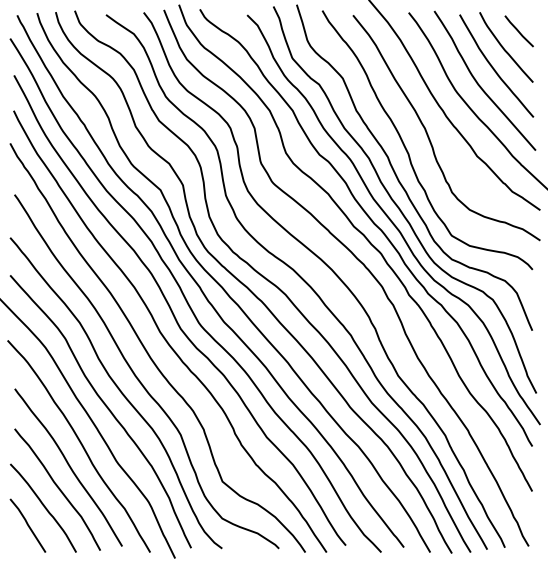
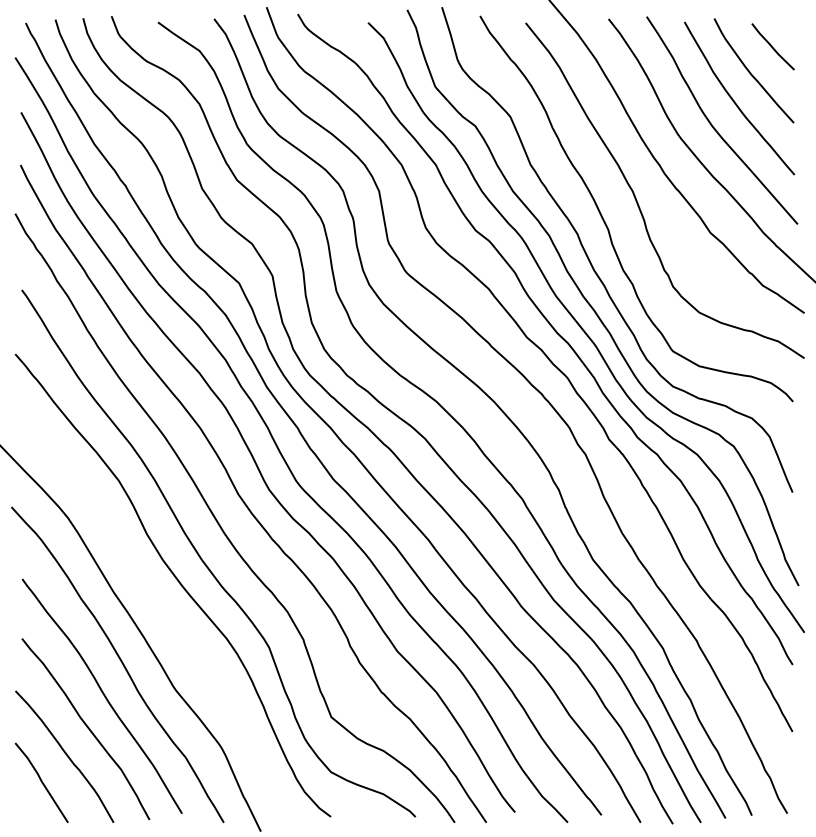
curve: (105, 406) -> (157, 605), removed

